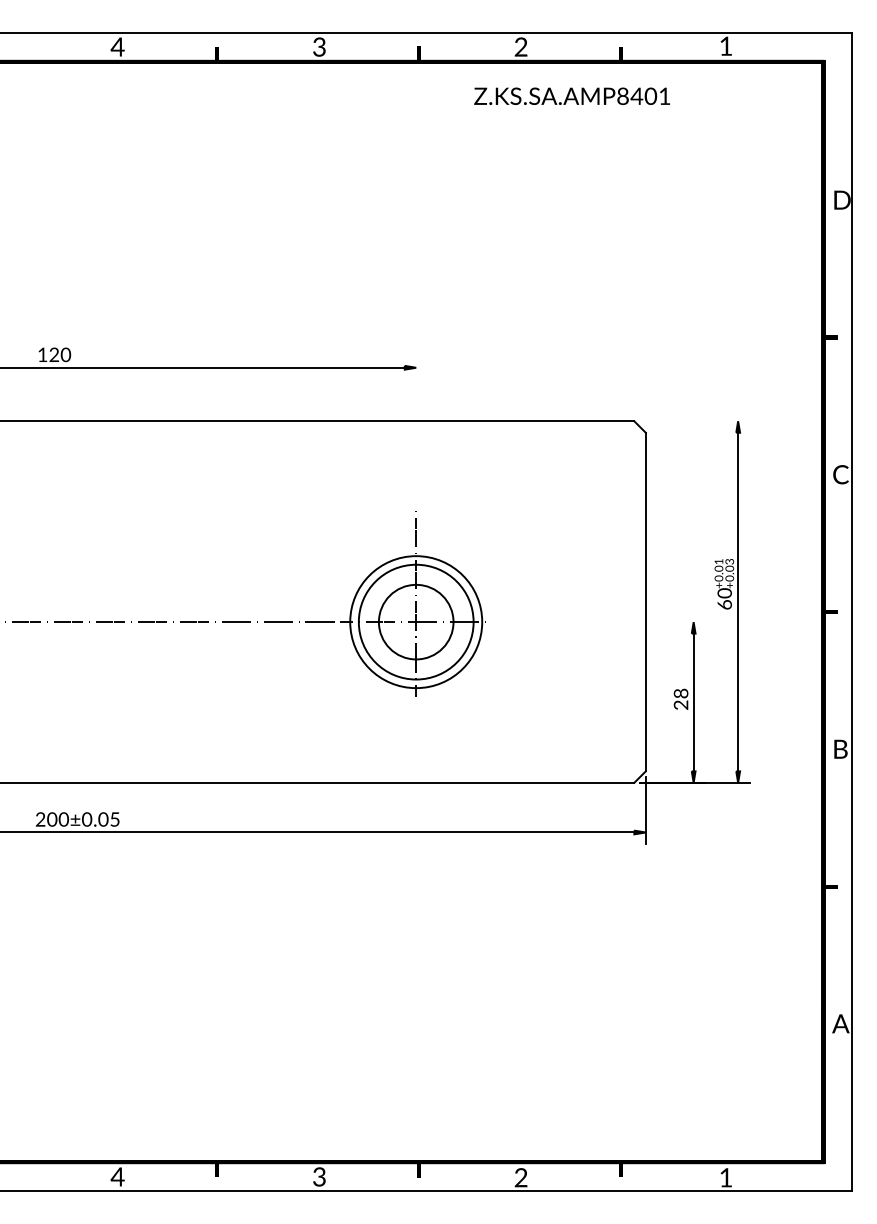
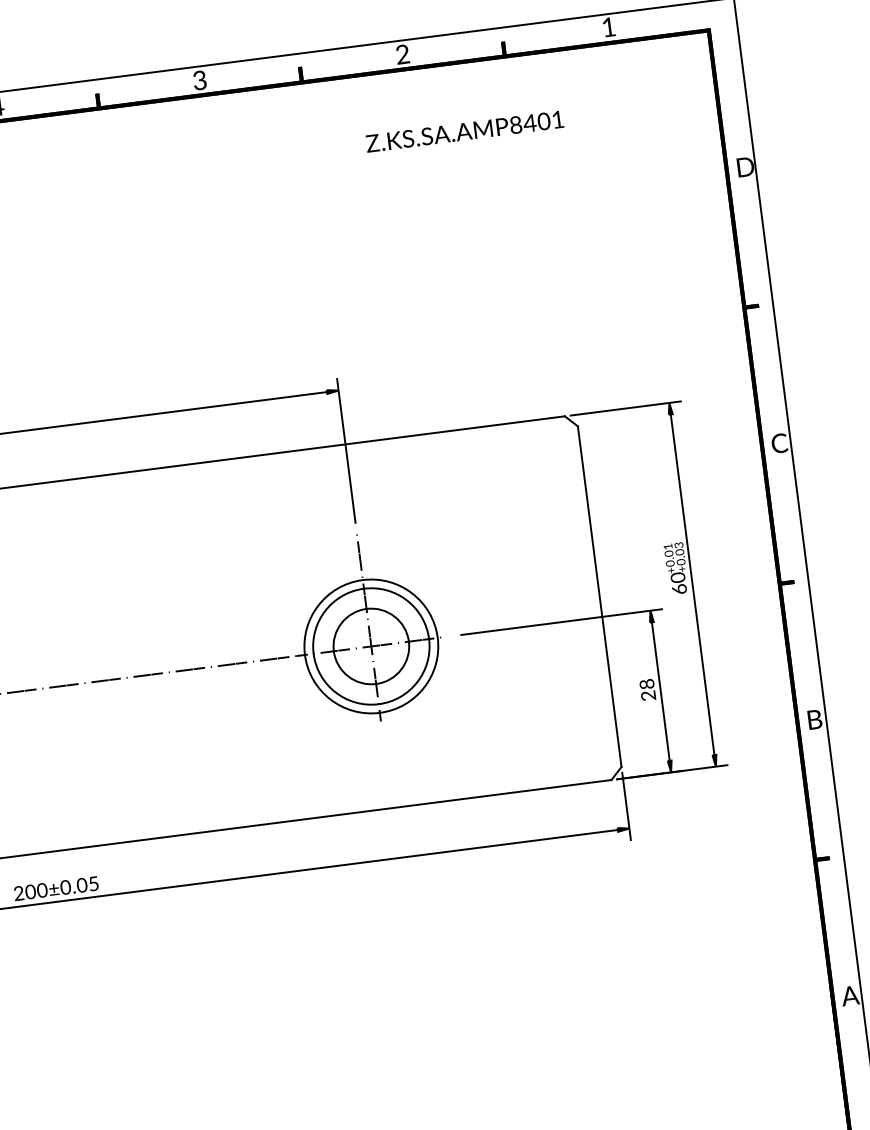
text: (571, 95) -> (464, 130), moved
line: (694, 421) -> (625, 408), added
line: (416, 427) -> (346, 450), added
line: (605, 622) -> (561, 622), added

